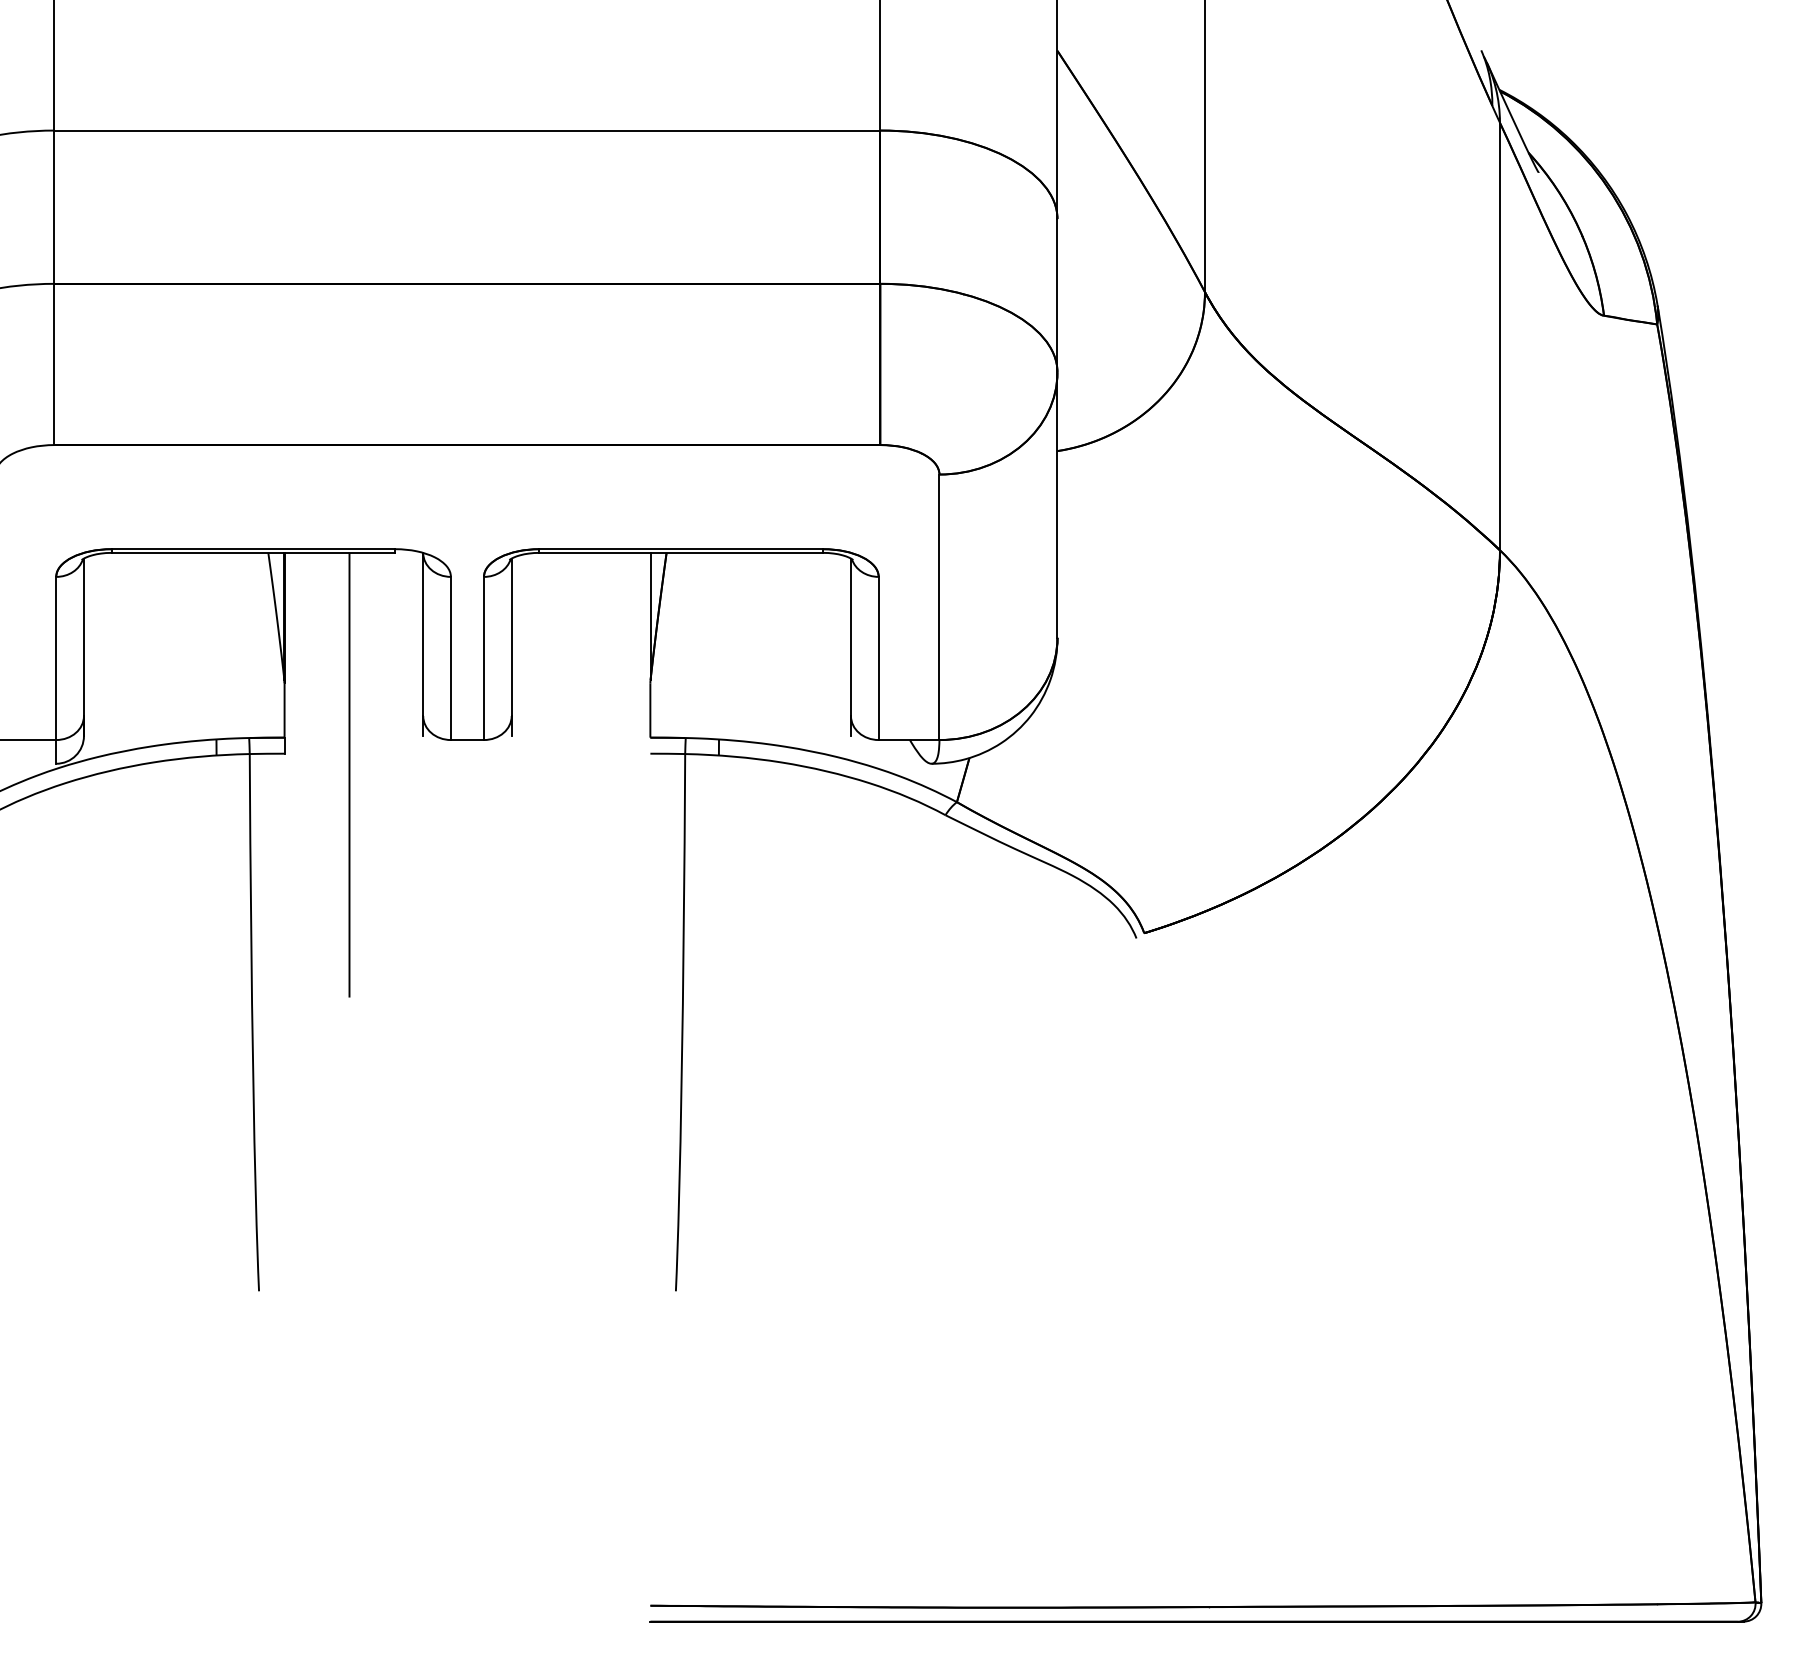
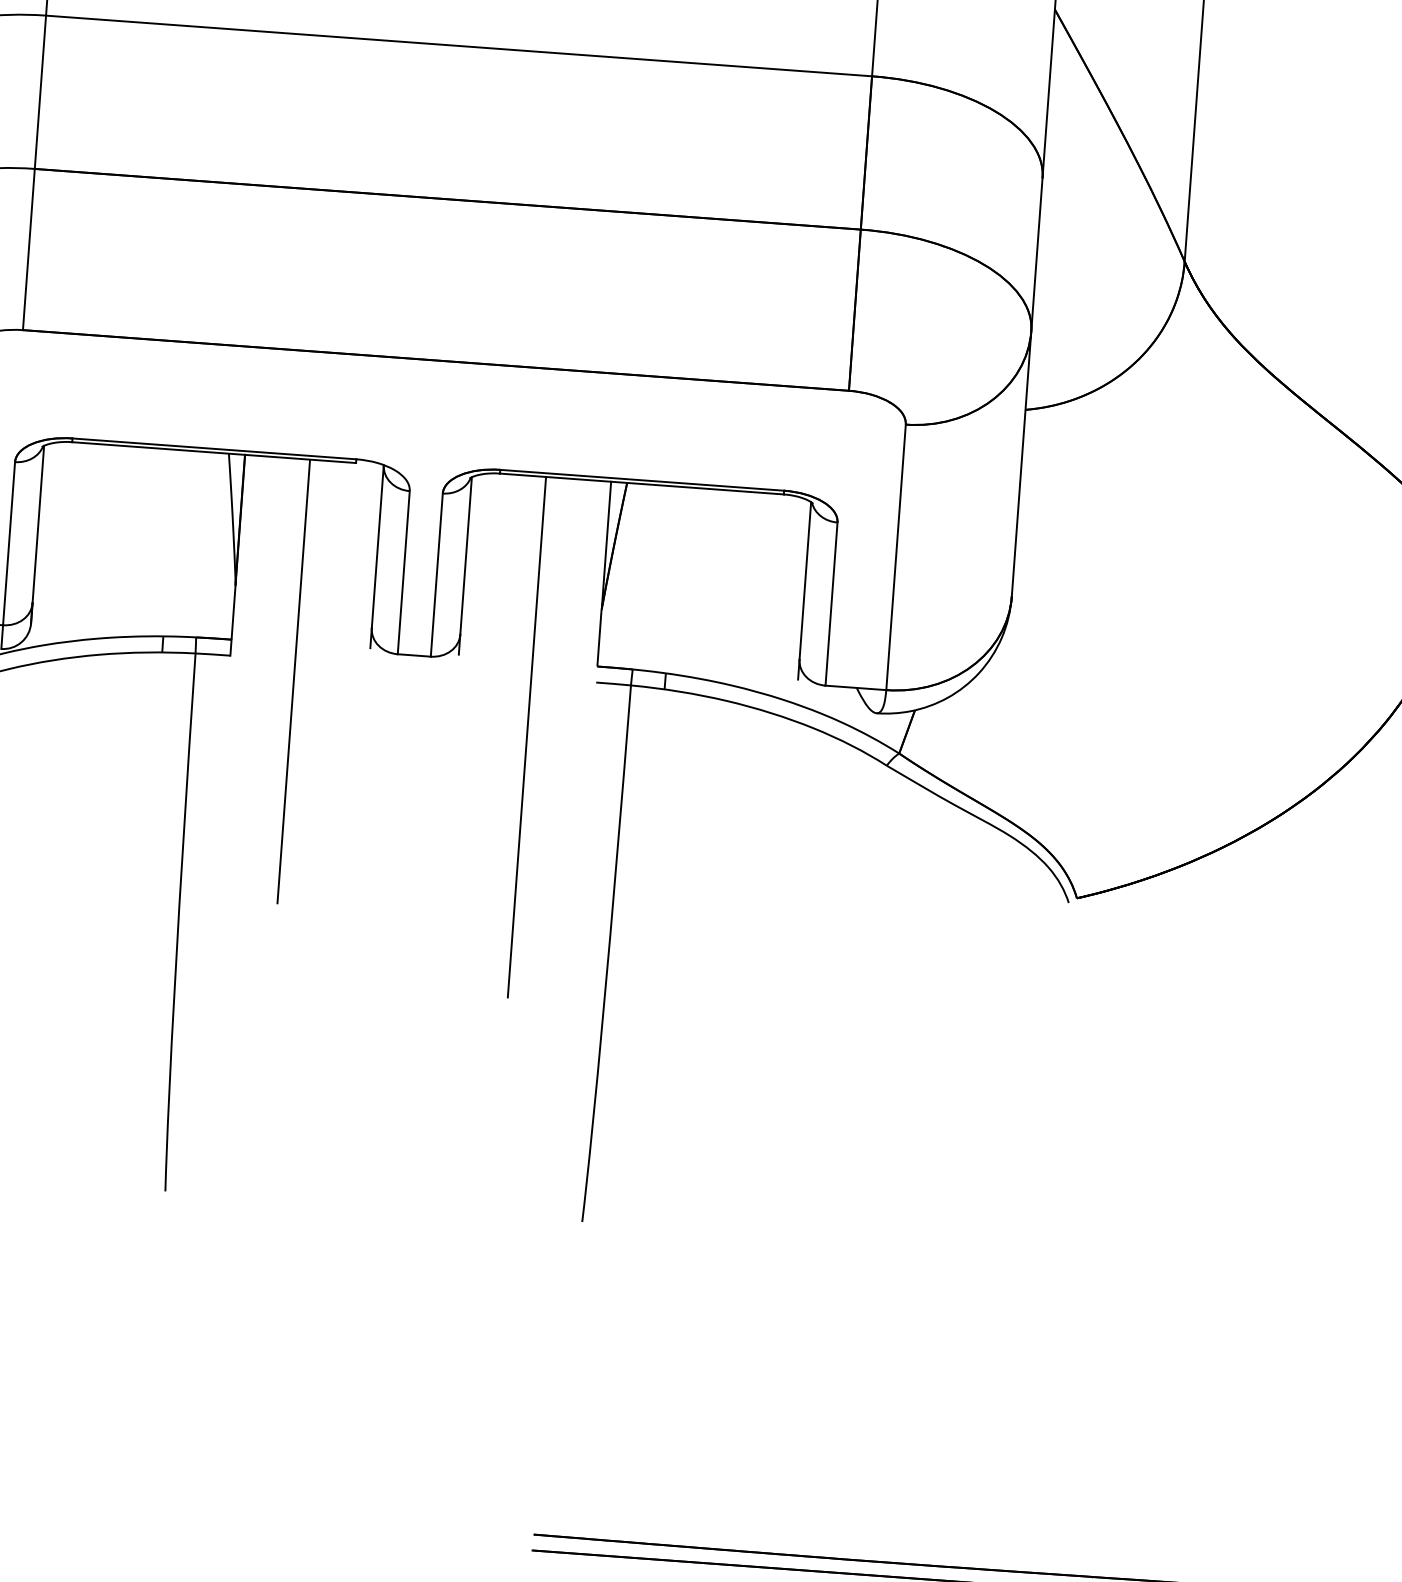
line: (585, 812) -> (527, 736), added

